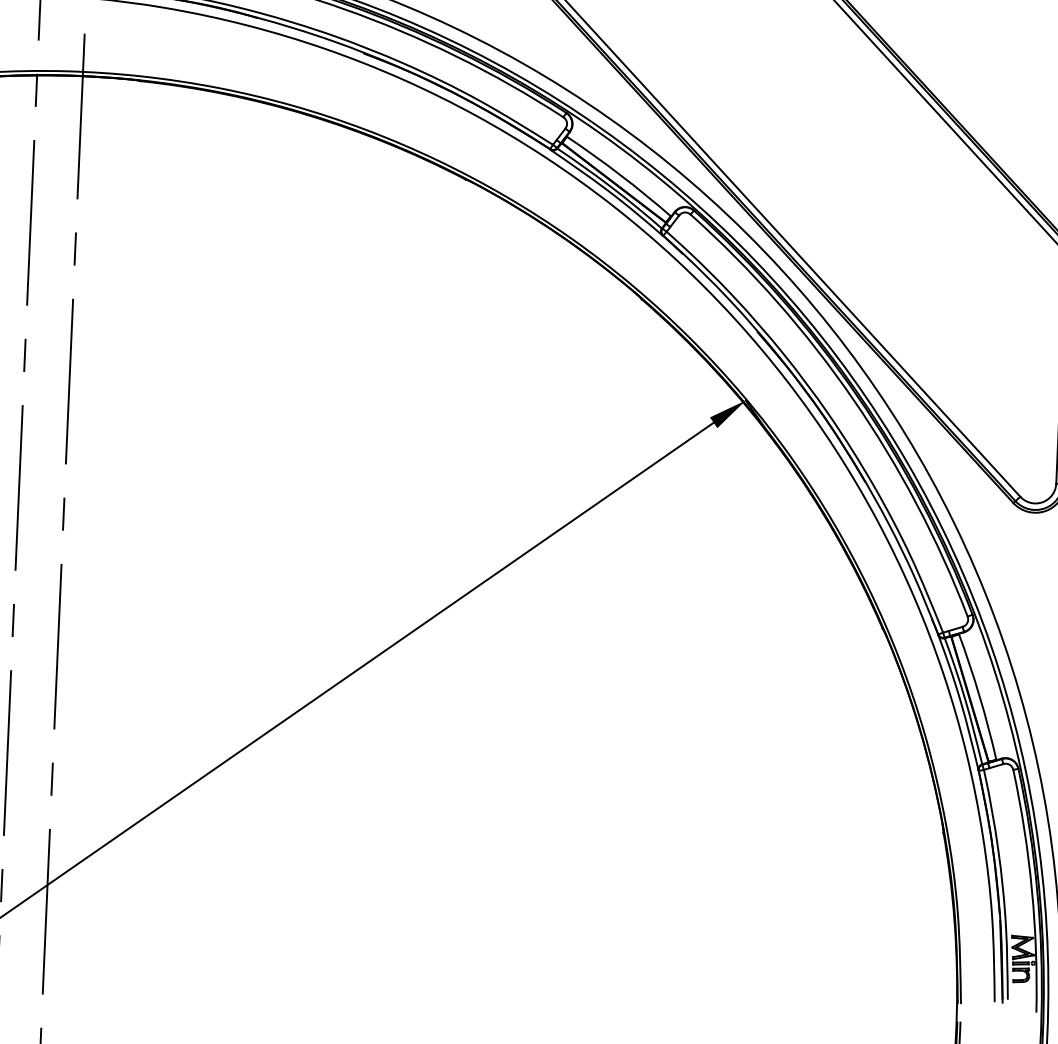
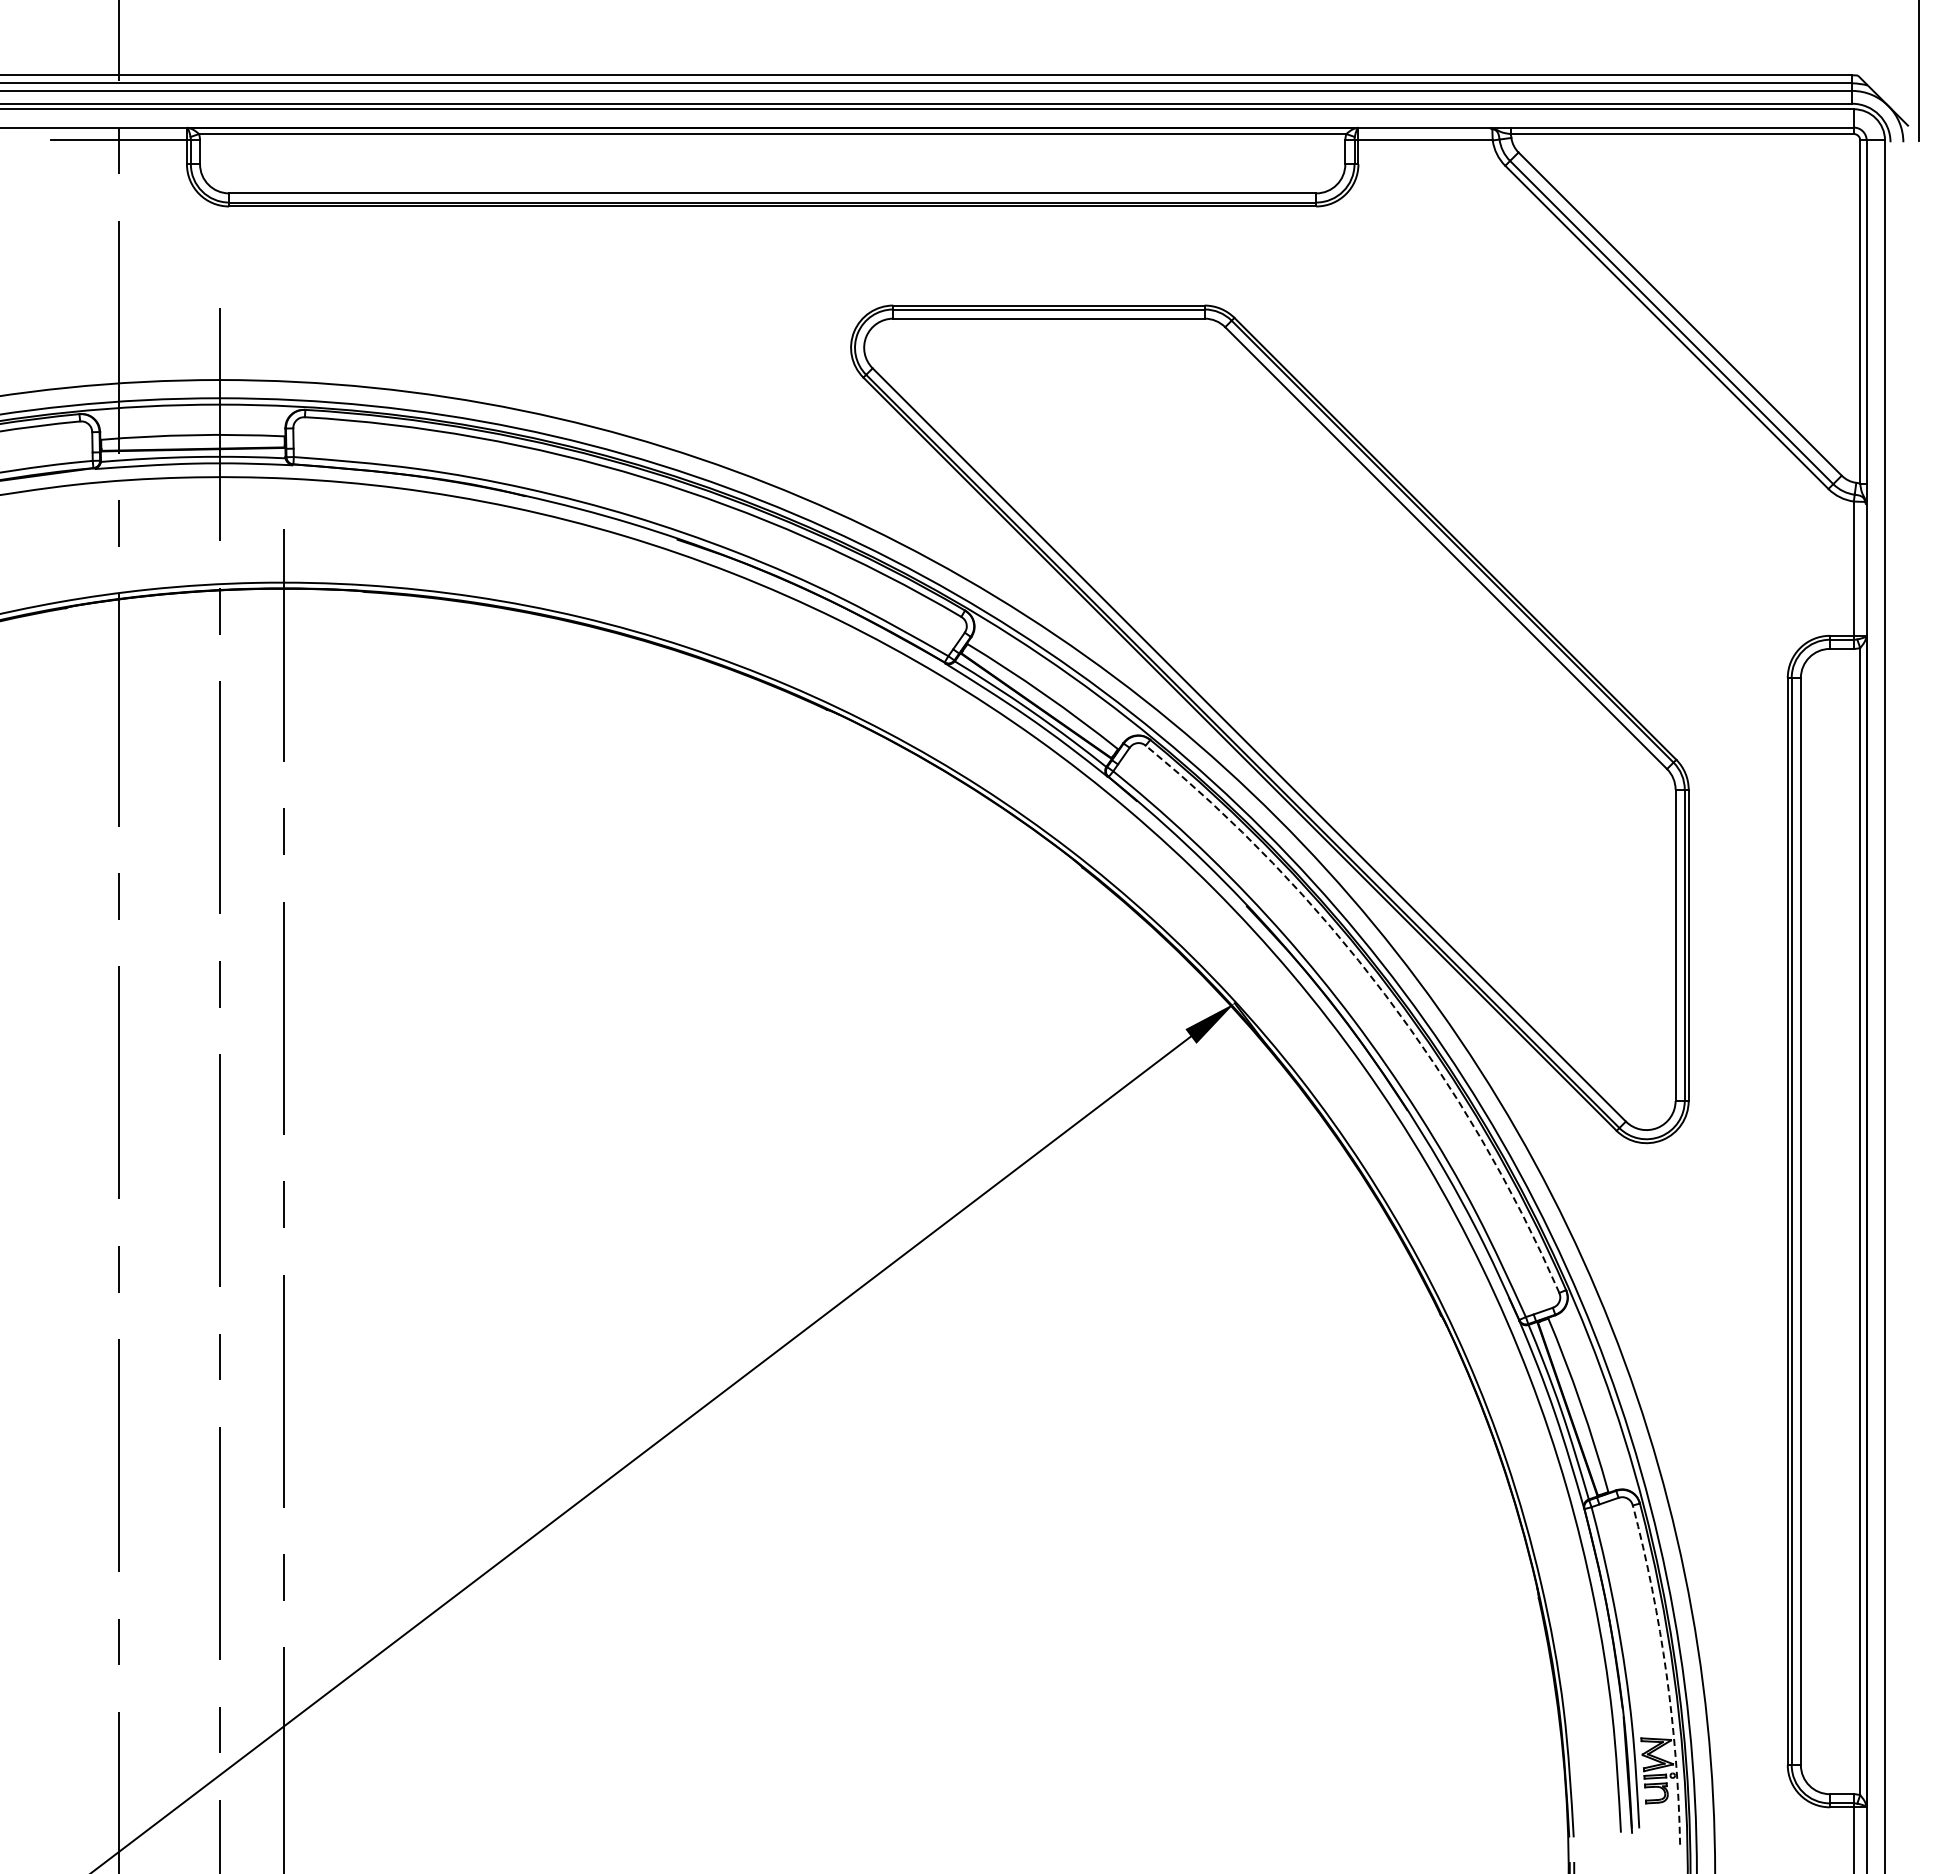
arc: (853, 398) -> (1385, 994), solid -> dashed
arc: (1032, 890) -> (1666, 1673), solid -> dashed

